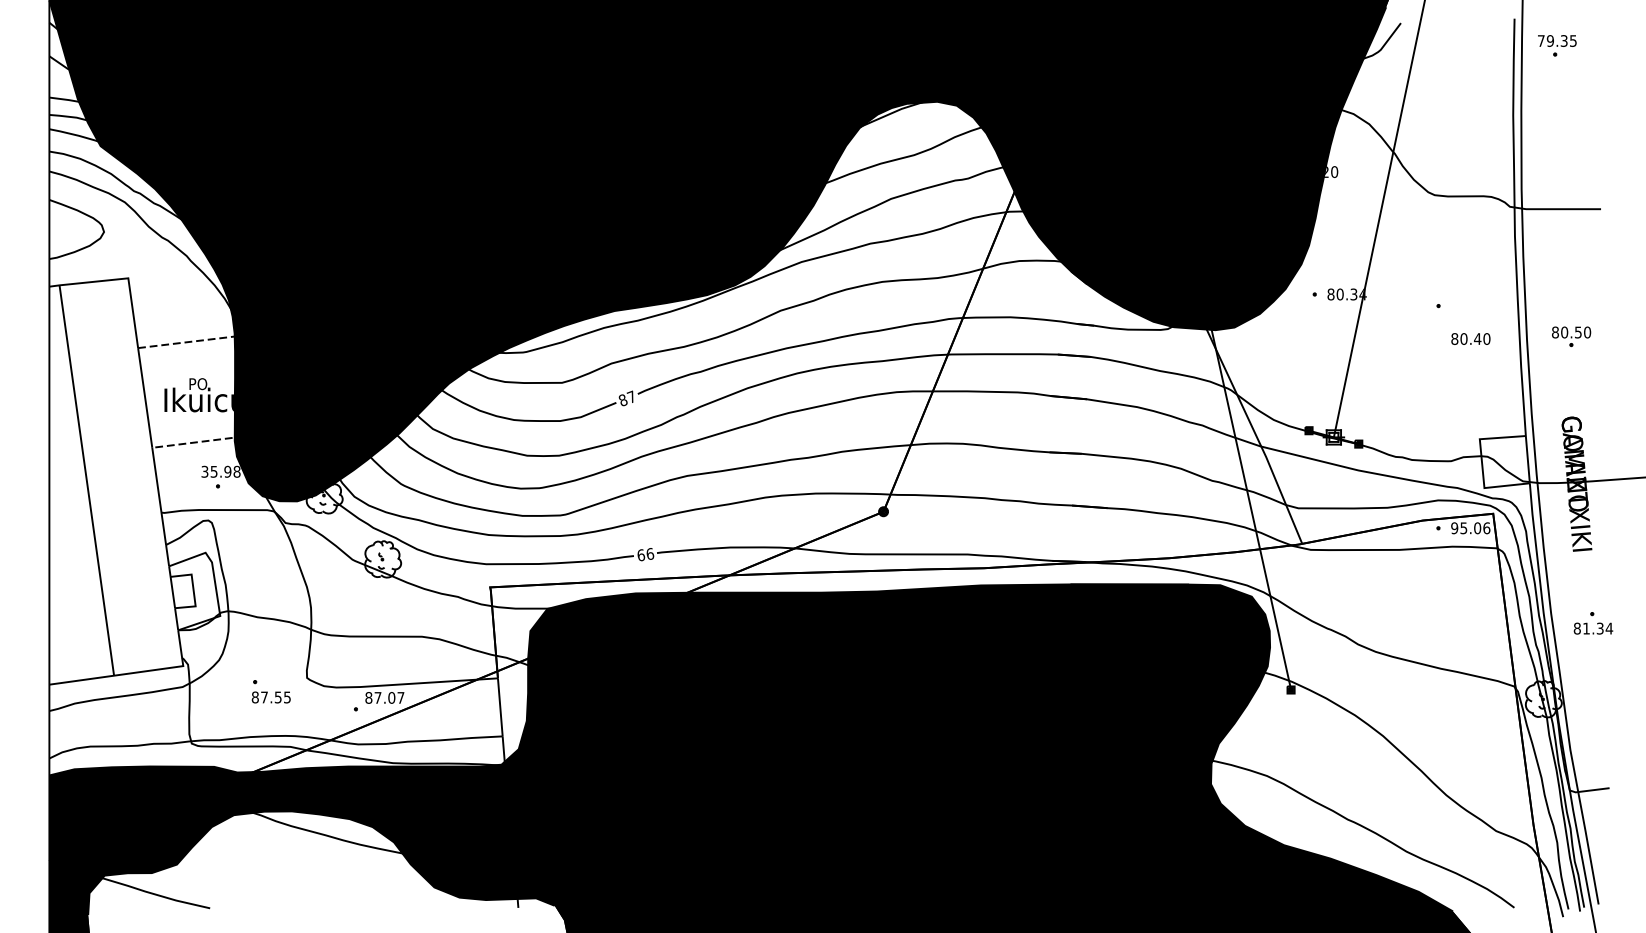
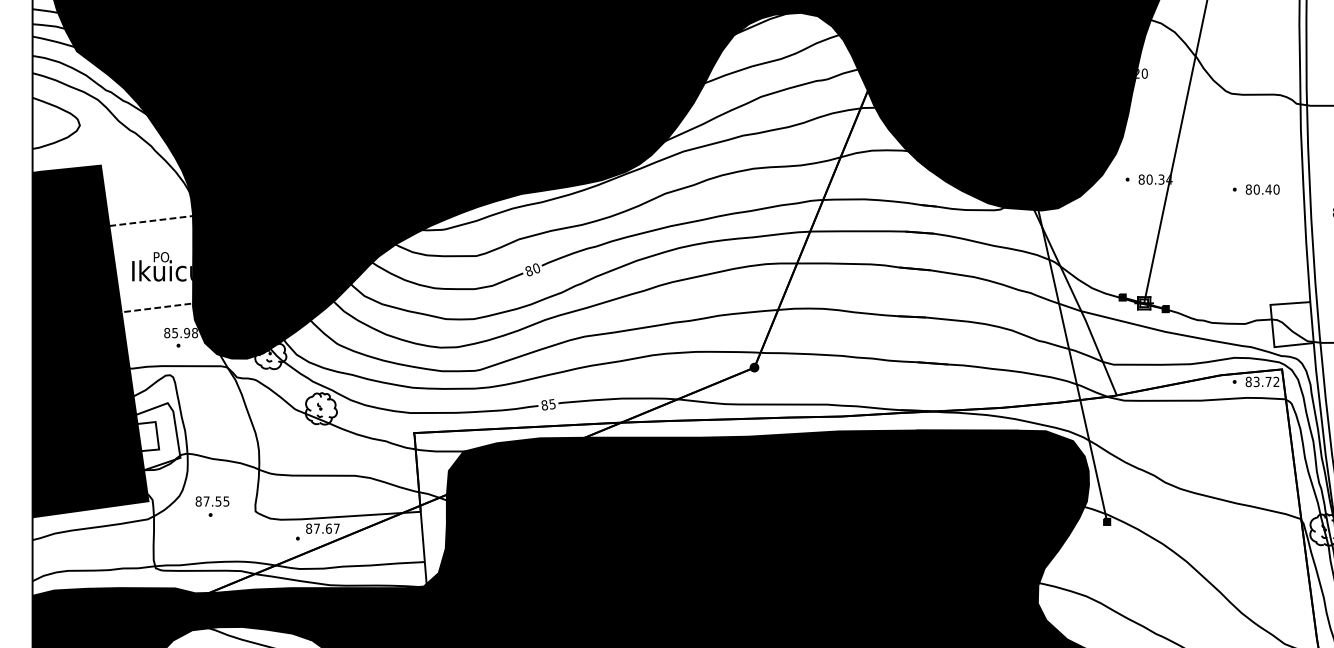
text: (1470, 338) -> (1262, 189), moved
text: (630, 396) -> (535, 267), 87 -> 80
text: (204, 471) -> (166, 332), 35.98 -> 85.98
fill: (116, 481) -> (90, 341), added
text: (1470, 528) -> (1262, 382), 95.06 -> 83.72
text: (645, 554) -> (548, 404), 66 -> 85
text: (270, 697) -> (211, 501), moved
text: (391, 697) -> (328, 528), 87.07 -> 87.67

